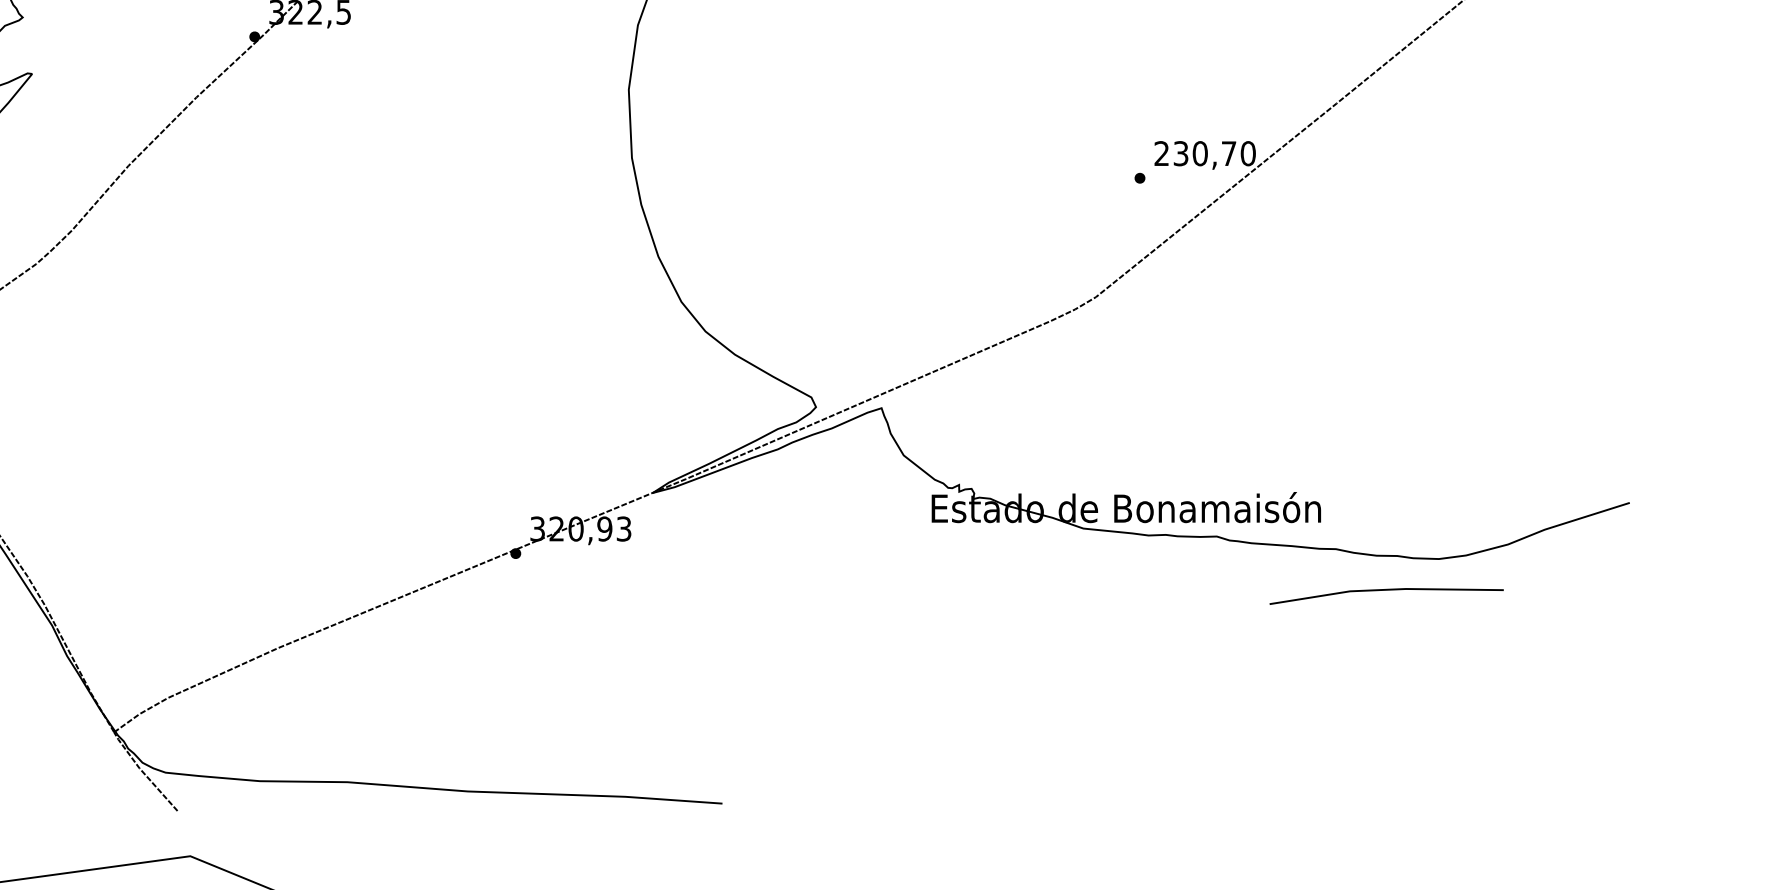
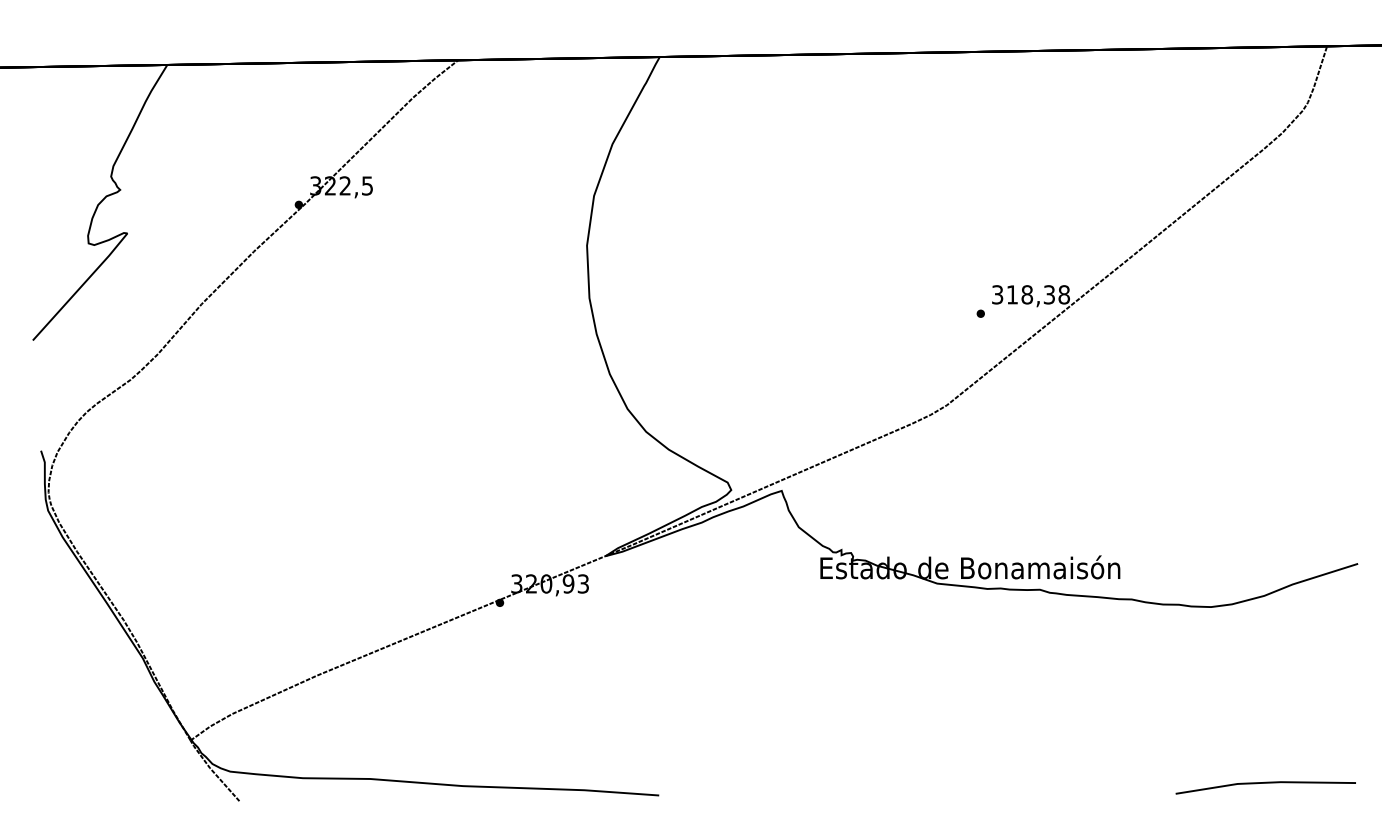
text: (1205, 153) -> (1031, 294), 230,70 -> 318,38
line: (1386, 590) -> (1265, 783), moved

